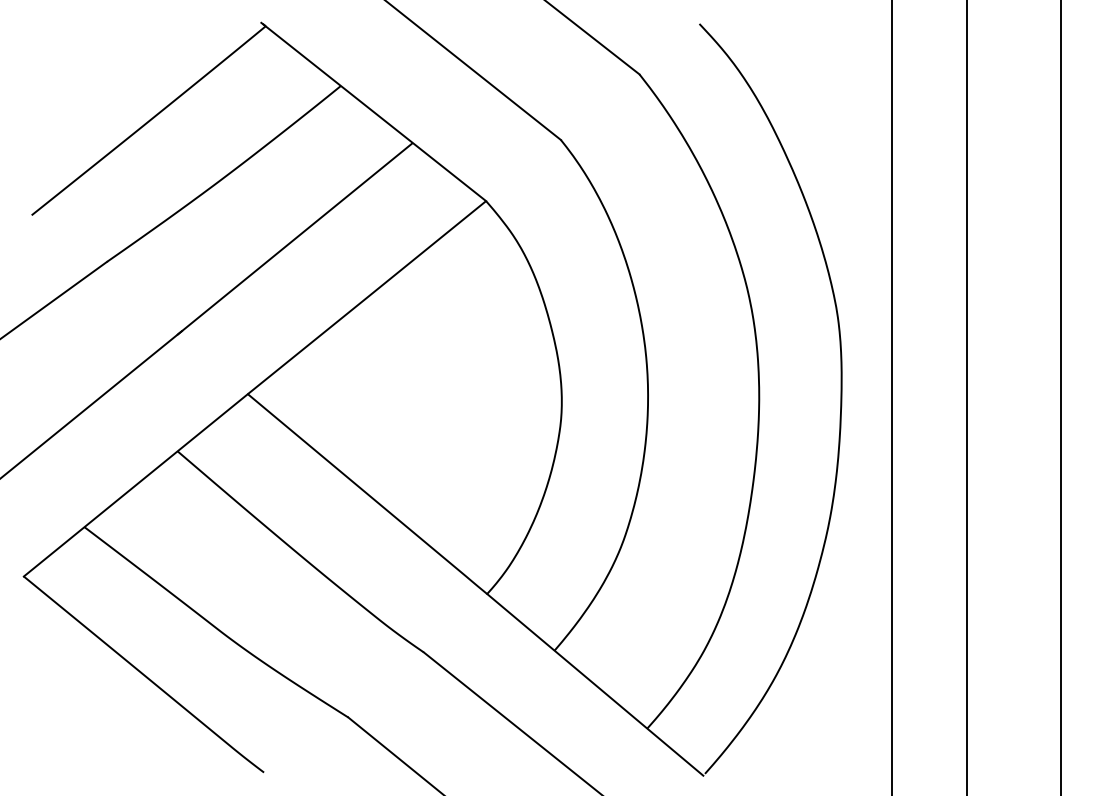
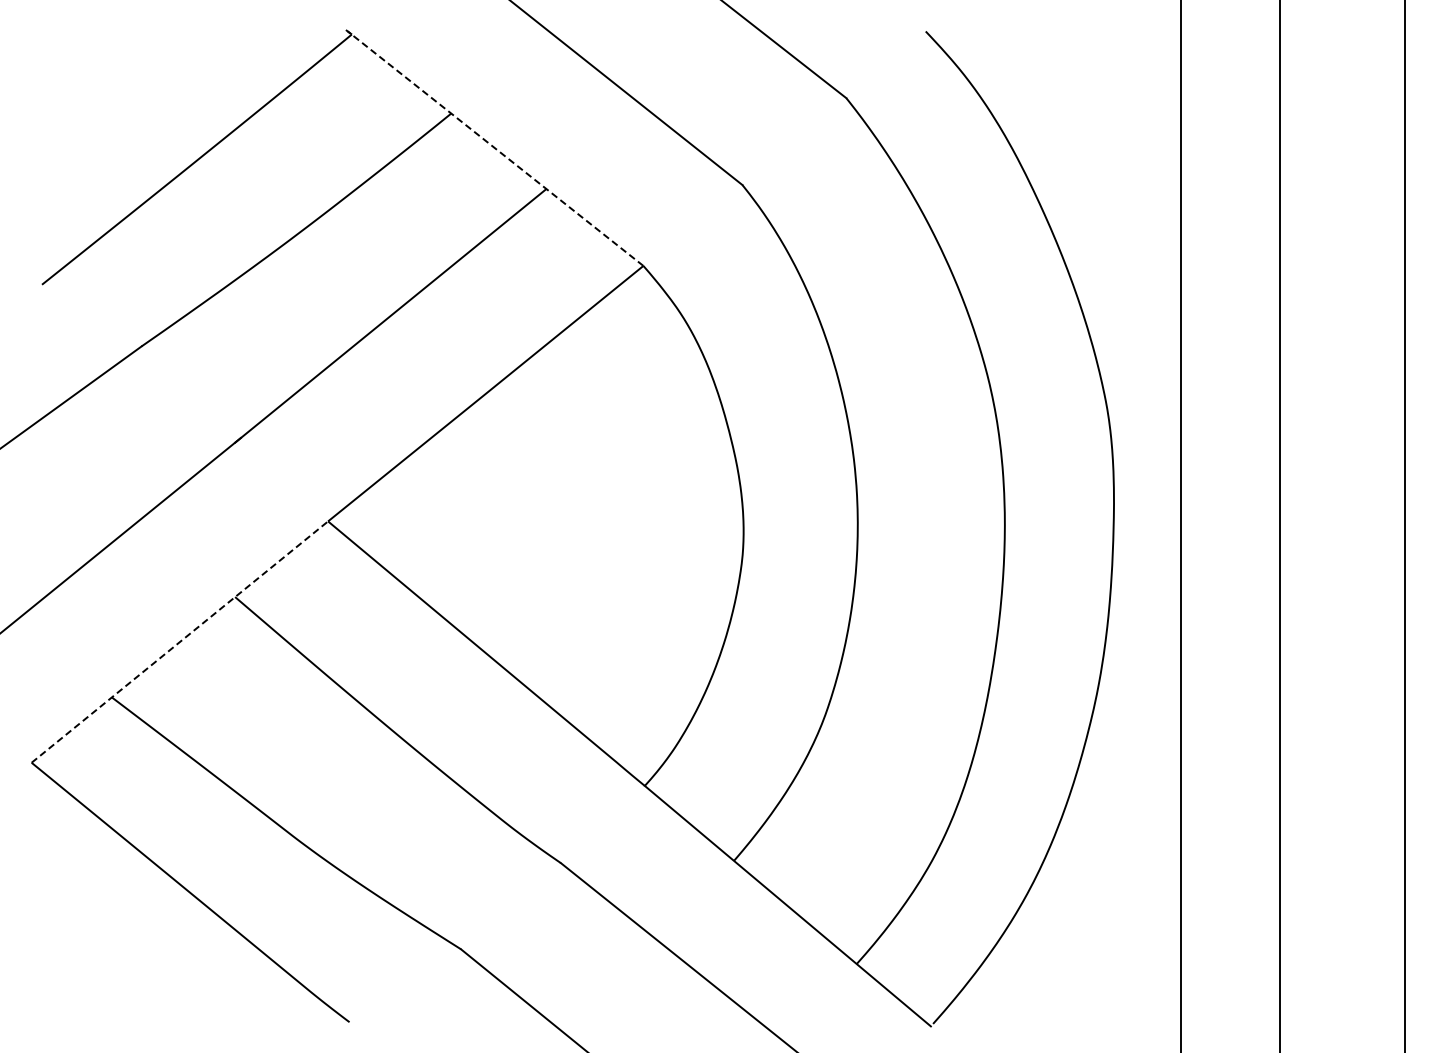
line: (373, 111) -> (494, 147), solid -> dashed
line: (136, 484) -> (180, 641), solid -> dashed

